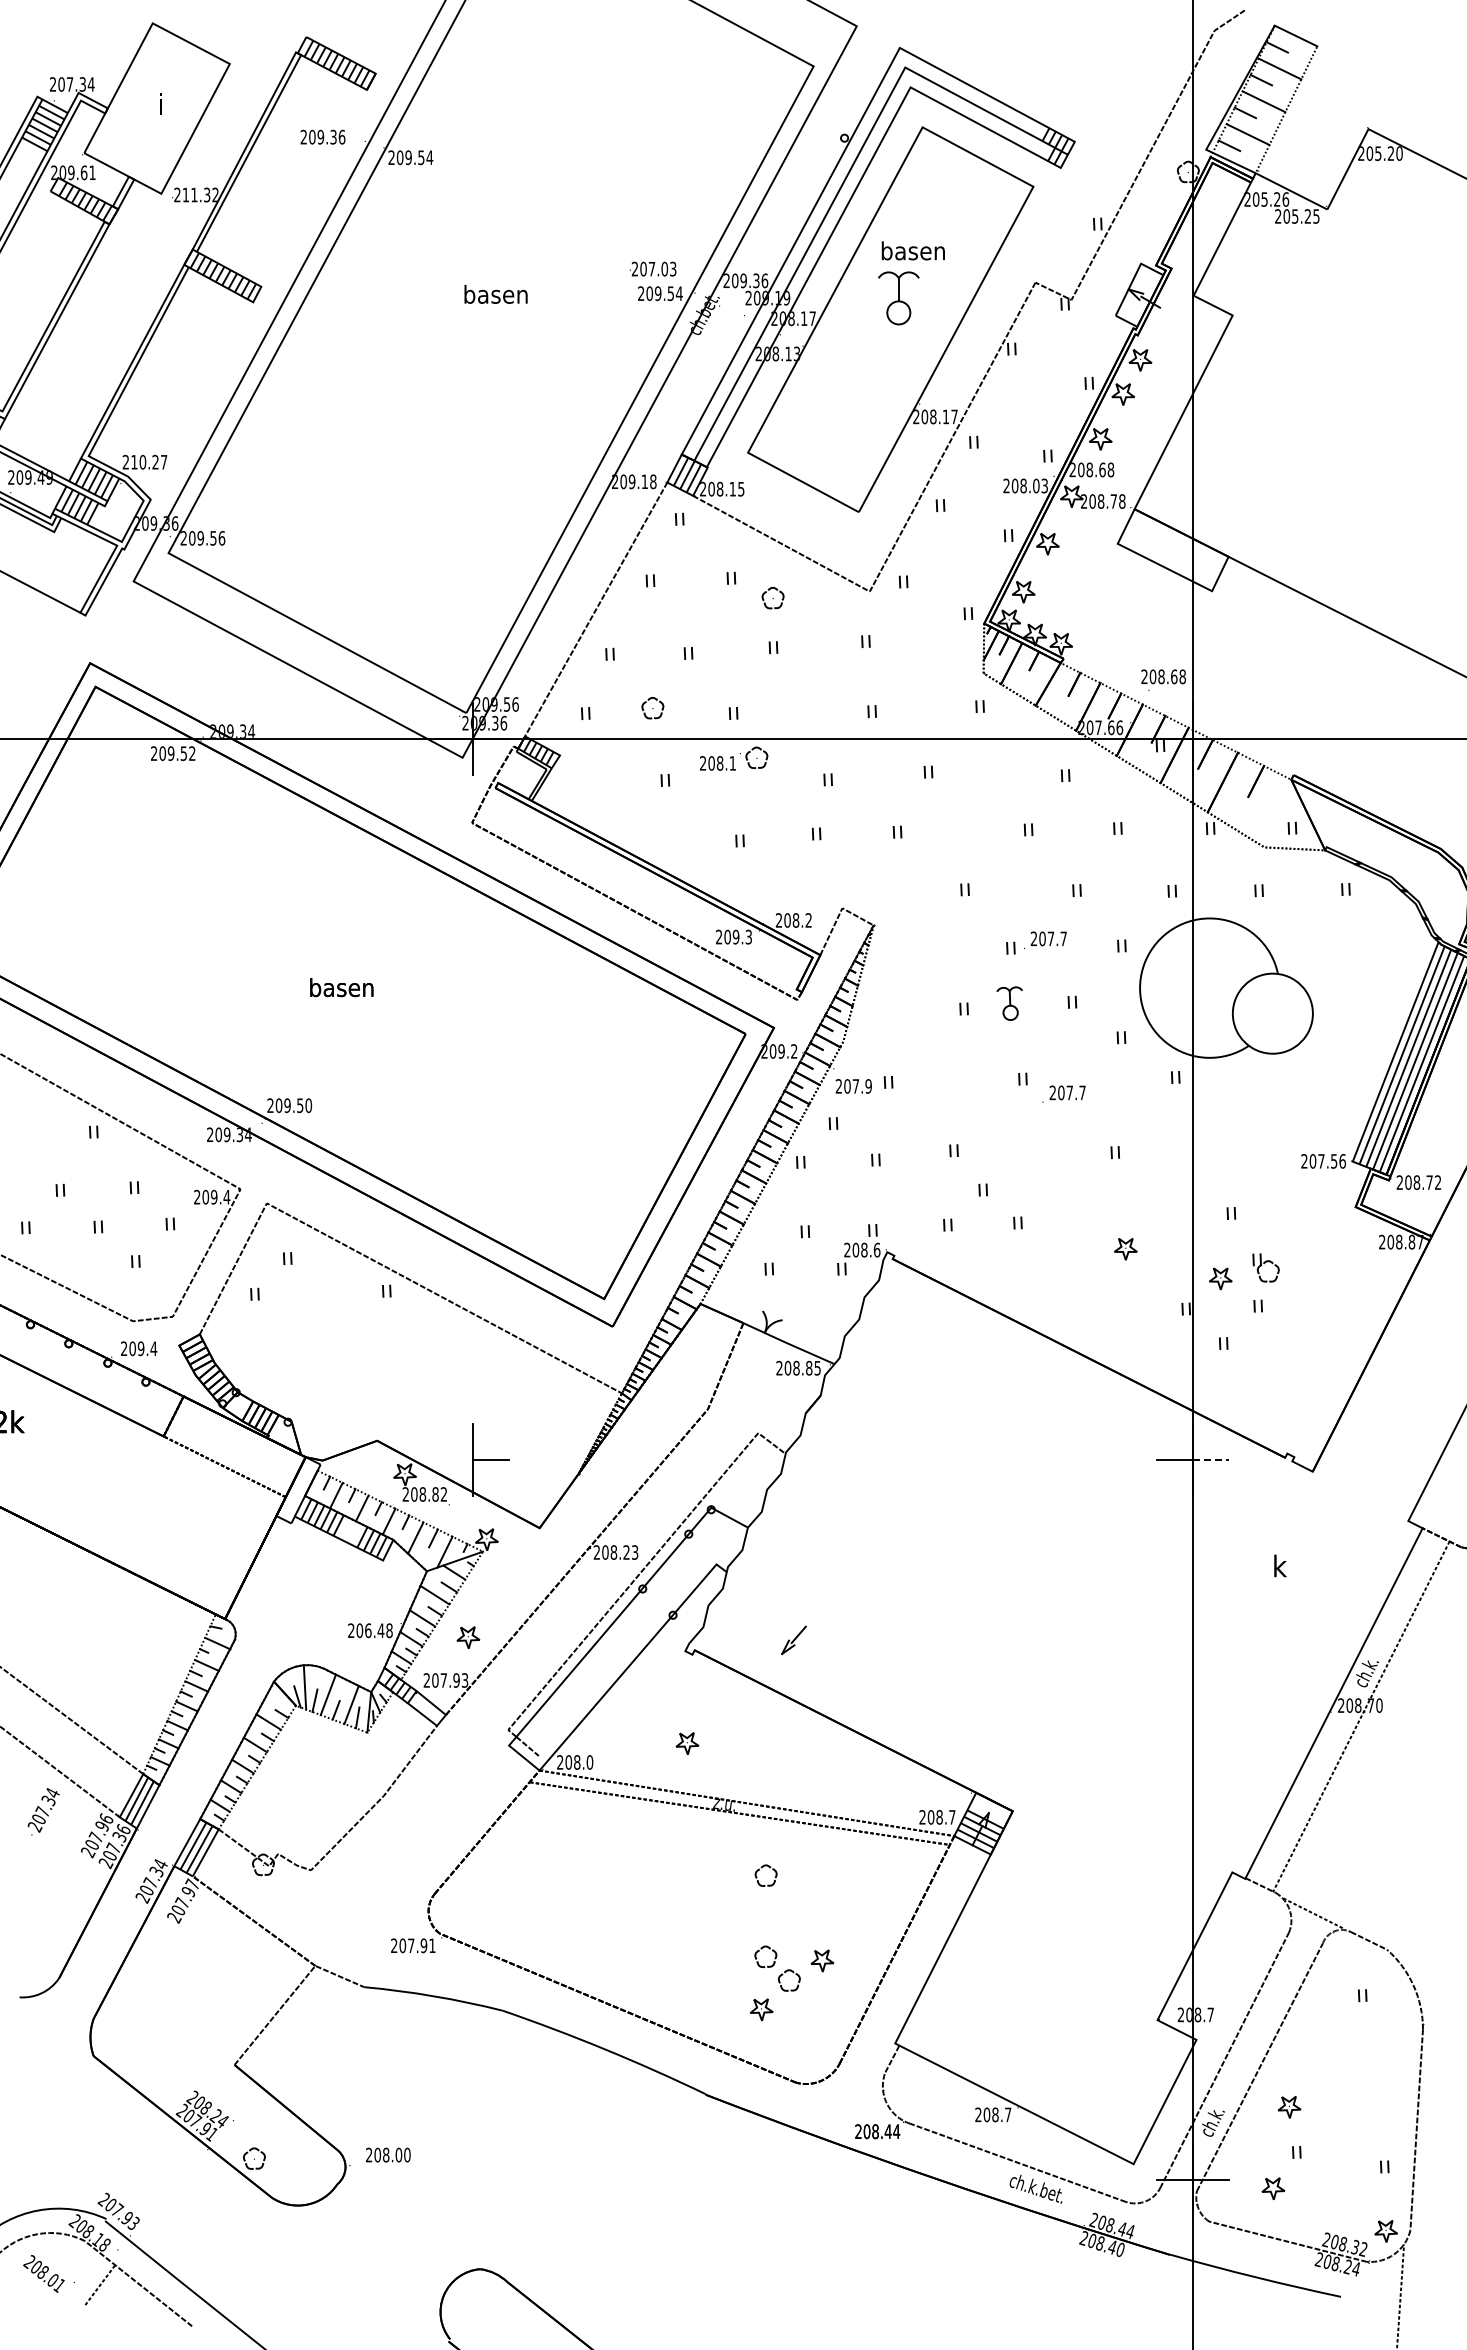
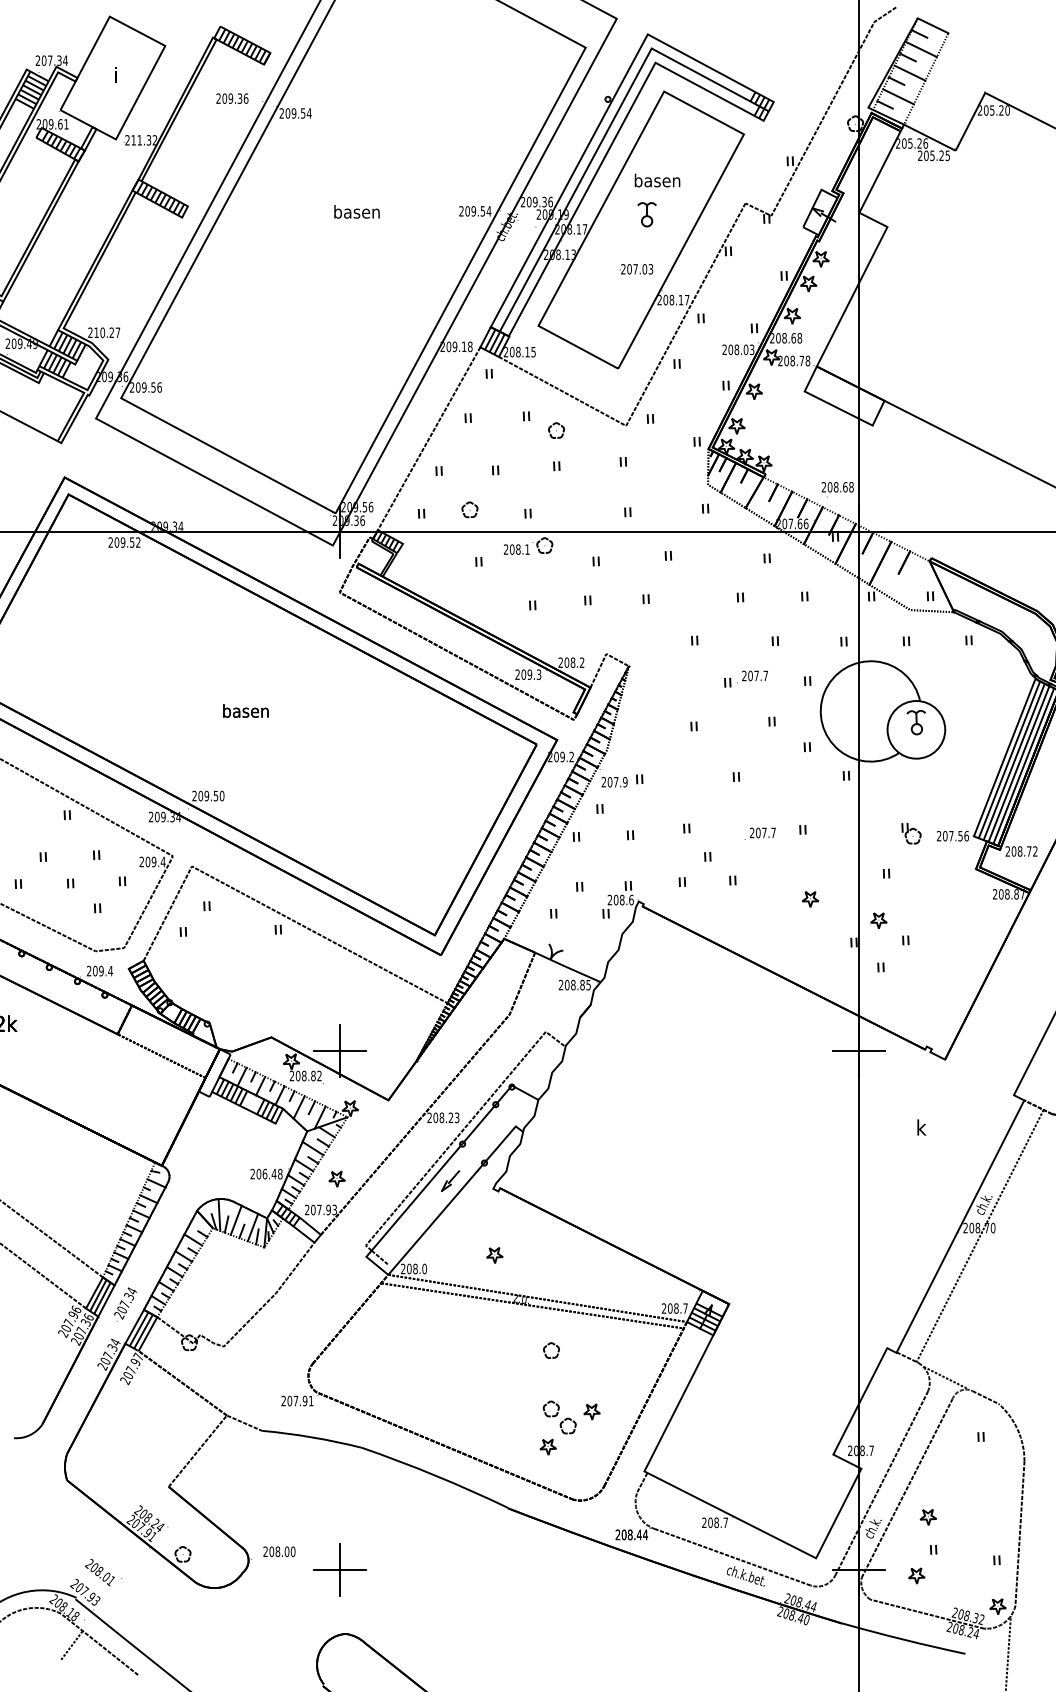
text: (653, 268) -> (636, 268), moved
part: (898, 298) -> (646, 214), size x0.62
part: (1009, 1003) -> (916, 722), moved
text: (1063, 1093) -> (759, 833), moved
part: (1265, 1267) -> (911, 833), moved
line: (454, 1459) -> (327, 1050), added
line: (1211, 1459) -> (872, 1050), dashed -> solid
part: (793, 1639) -> (450, 1180), moved
text: (43, 1811) -> (125, 1304), moved
part: (472, 2179) -> (340, 1569), added
text: (48, 2273) -> (103, 1572), moved

